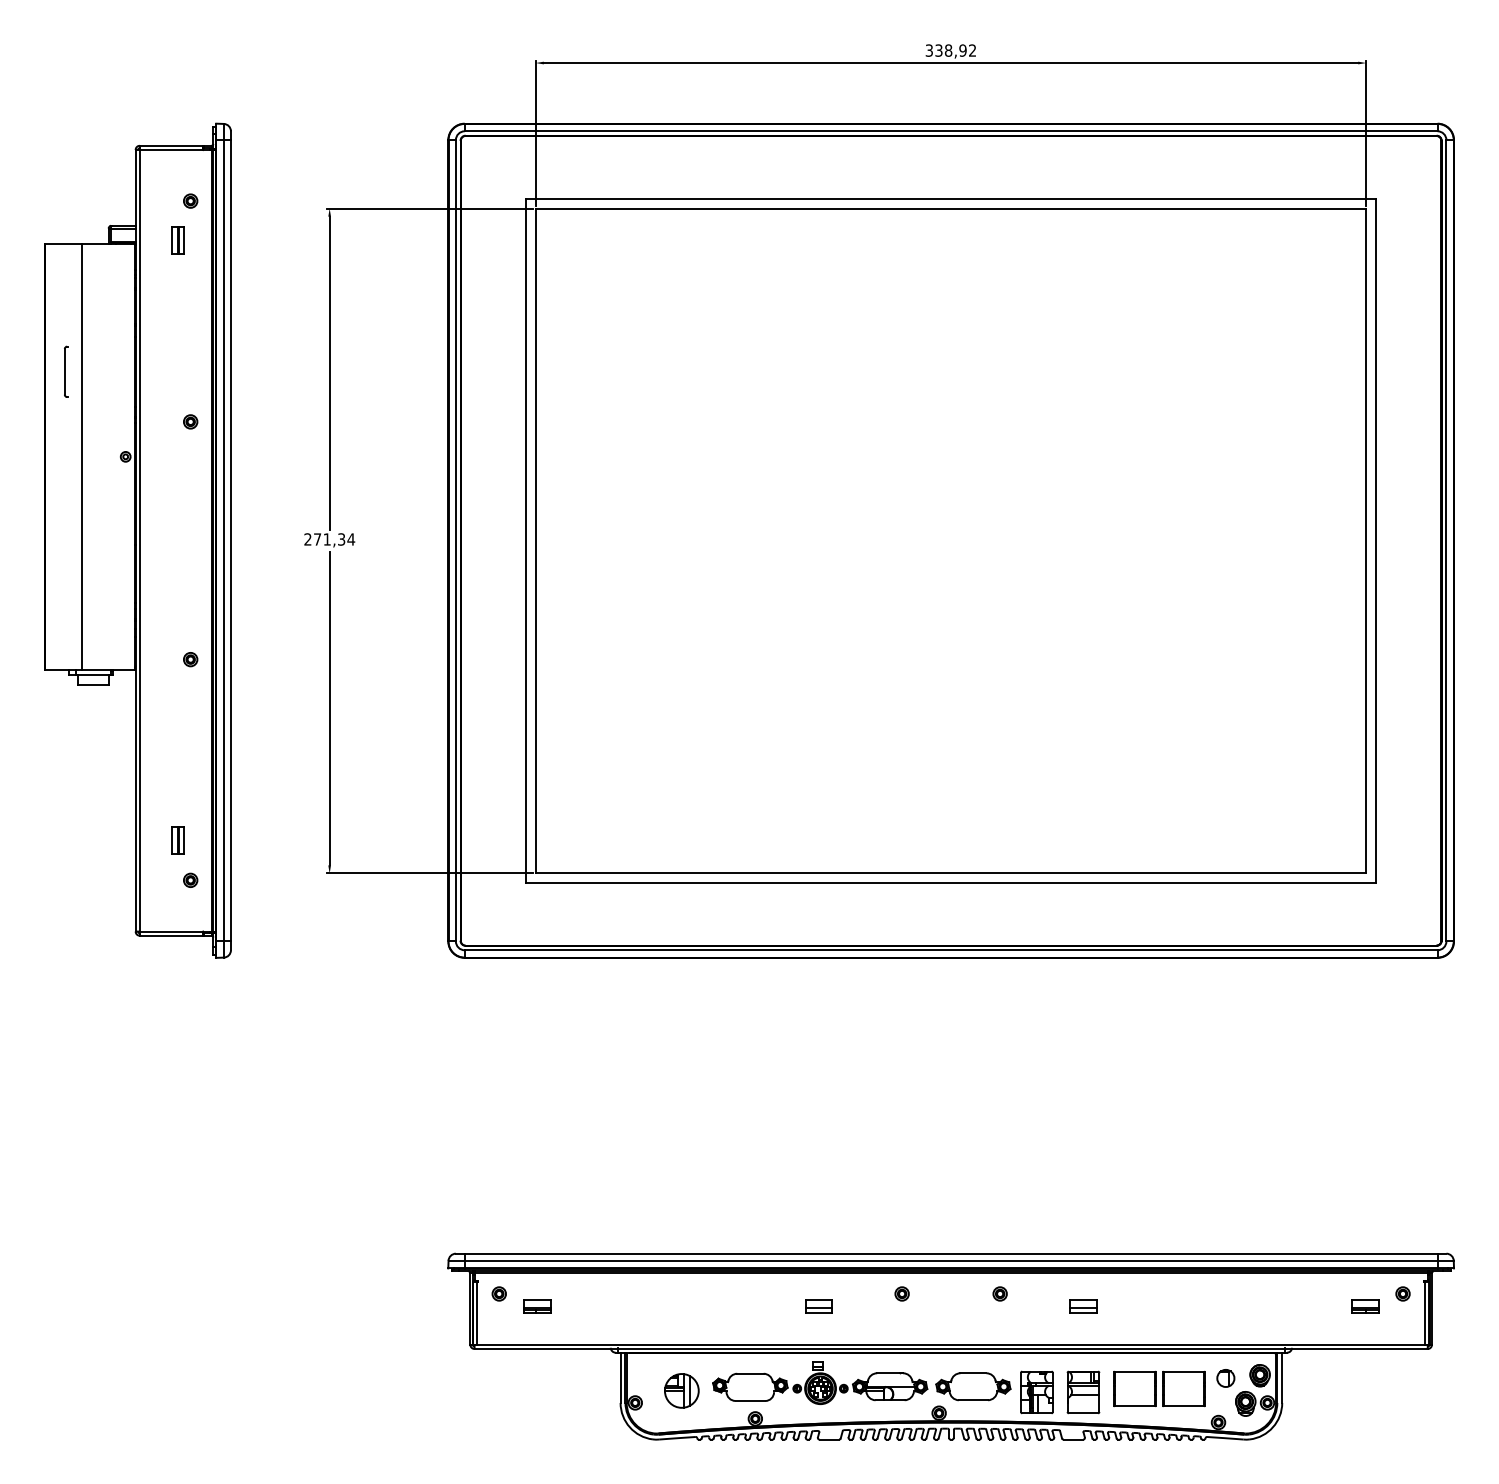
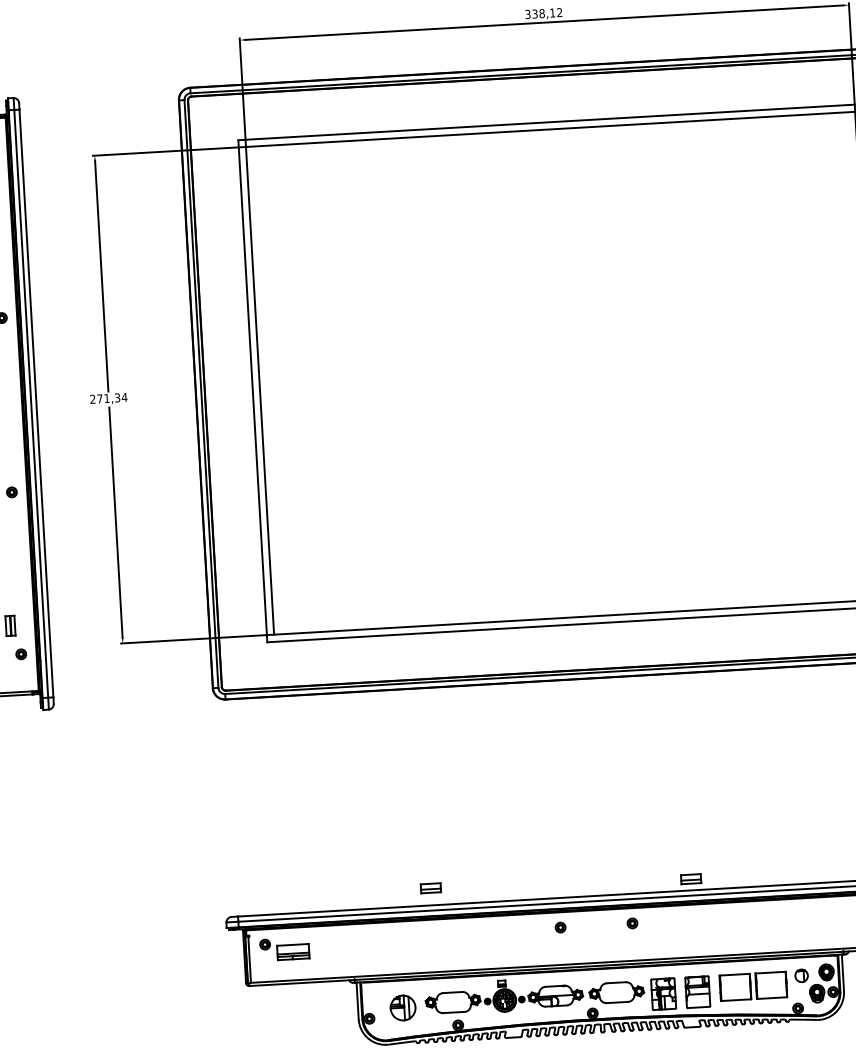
text: (962, 50) -> (552, 12), 338,92 -> 338,12
part: (537, 1306) -> (293, 952), size x1.6
part: (818, 1306) -> (430, 888), moved
part: (1083, 1306) -> (691, 879), moved

